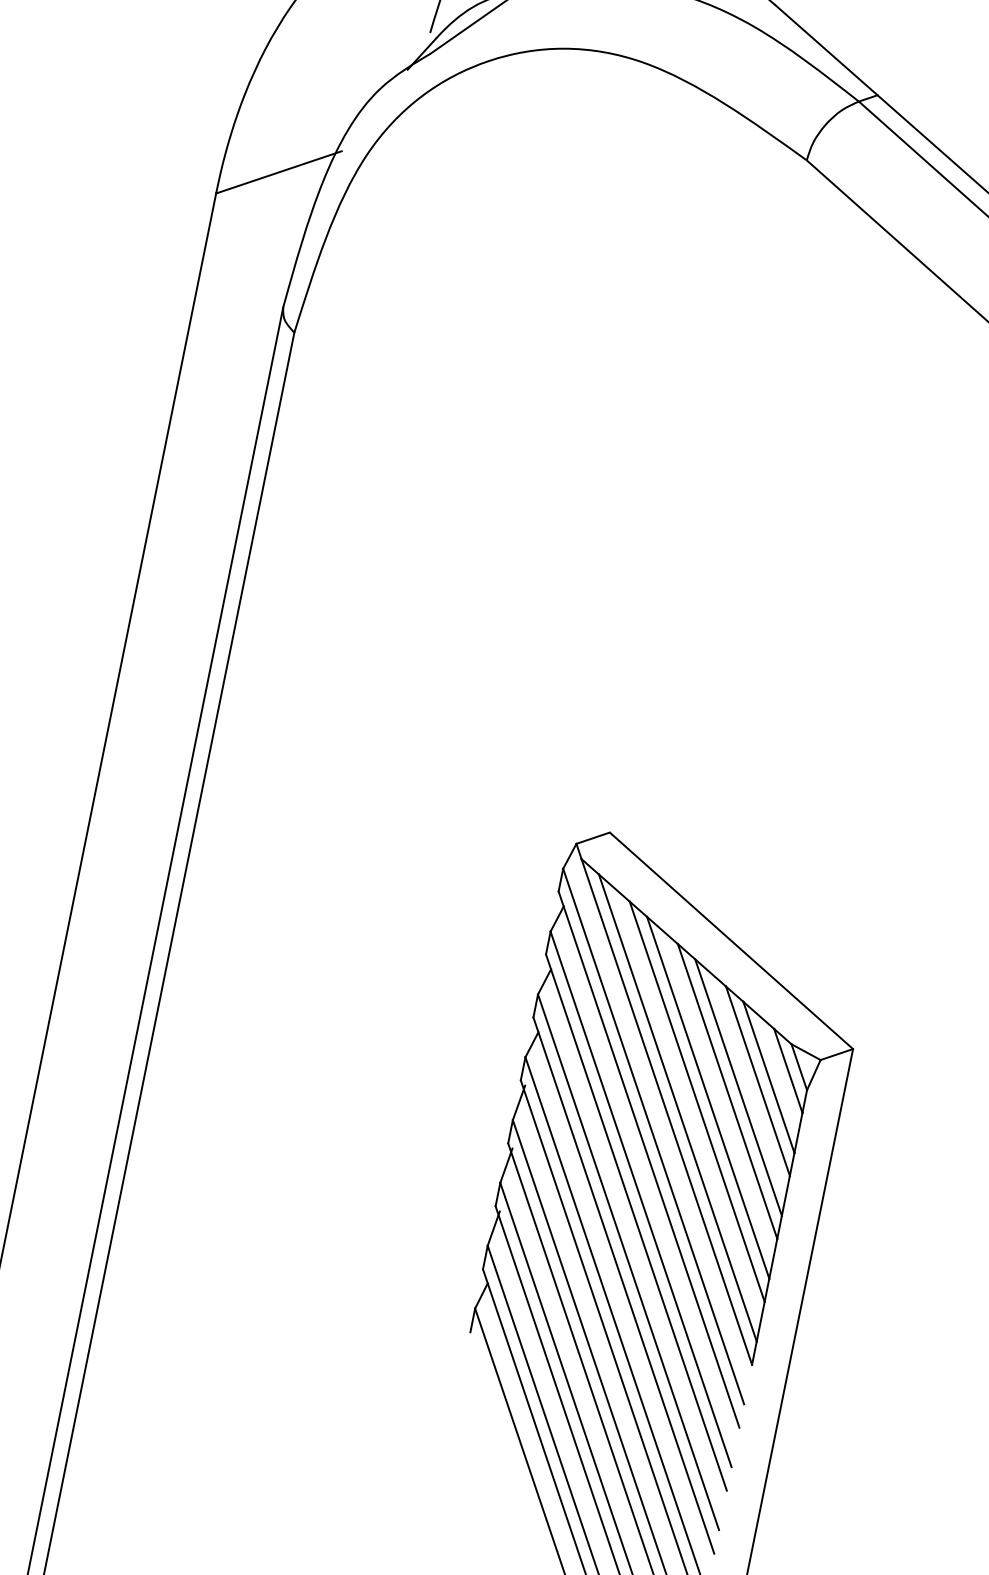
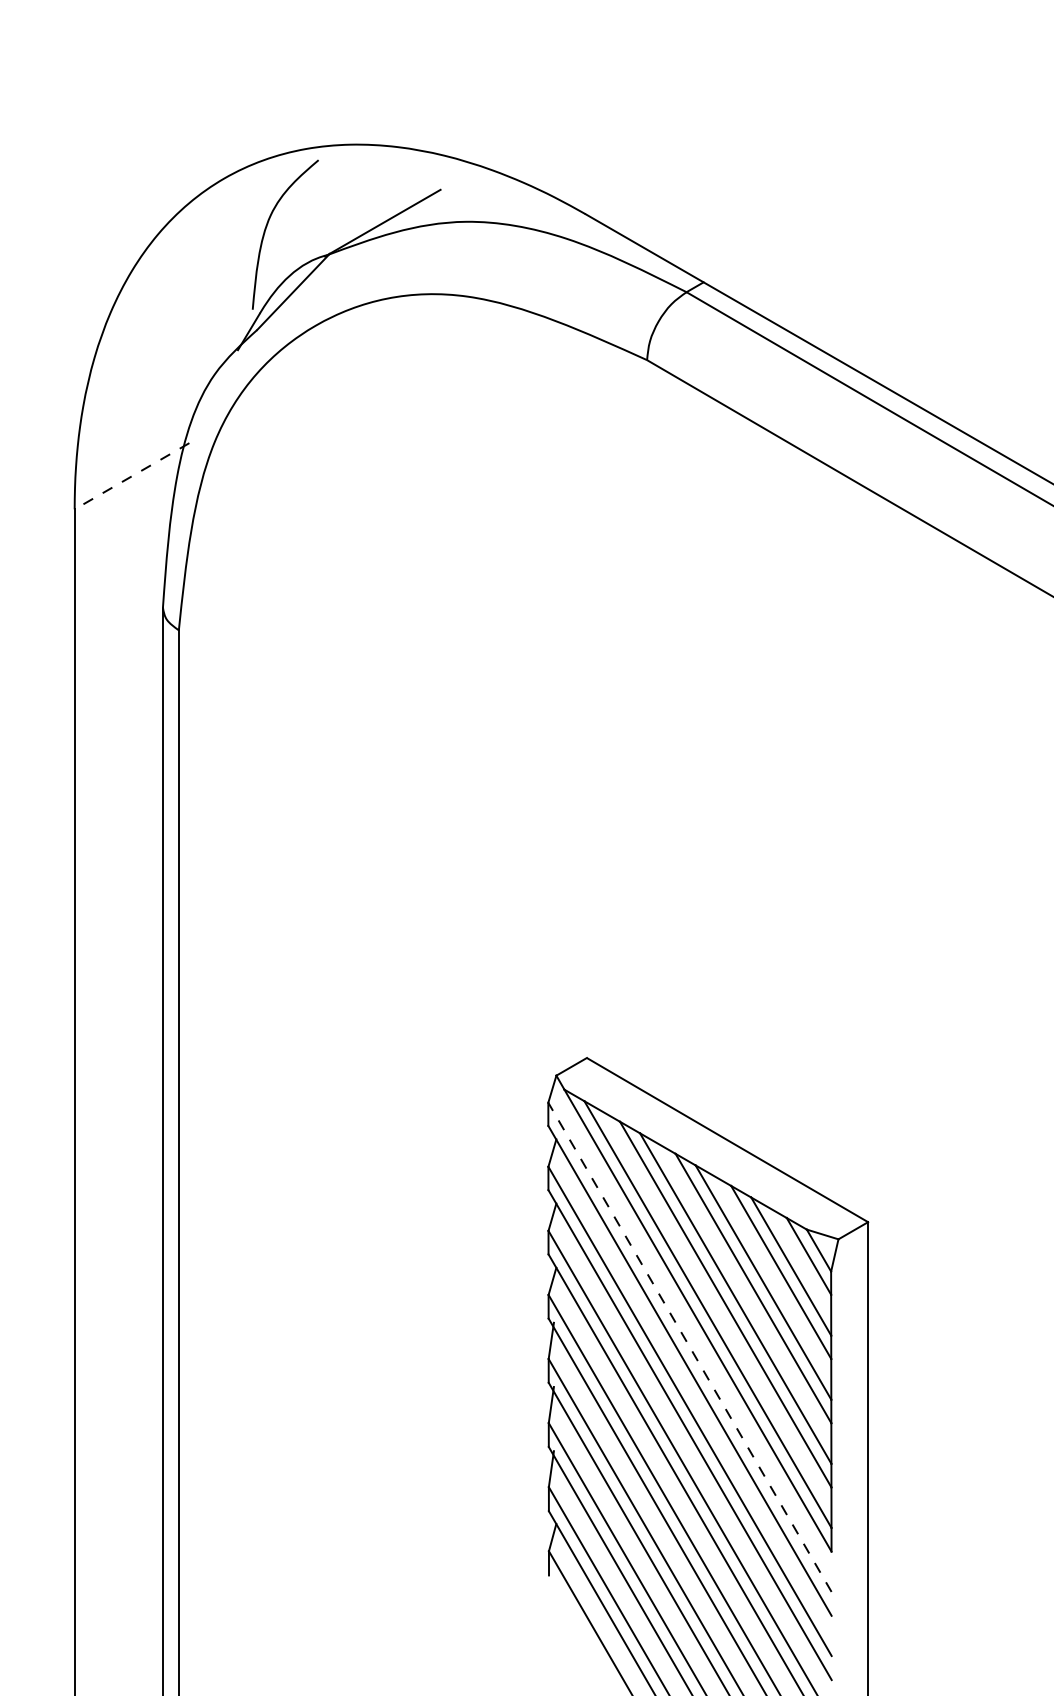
line: (278, 172) -> (131, 476), solid -> dashed
line: (653, 1136) -> (689, 1347), solid -> dashed

